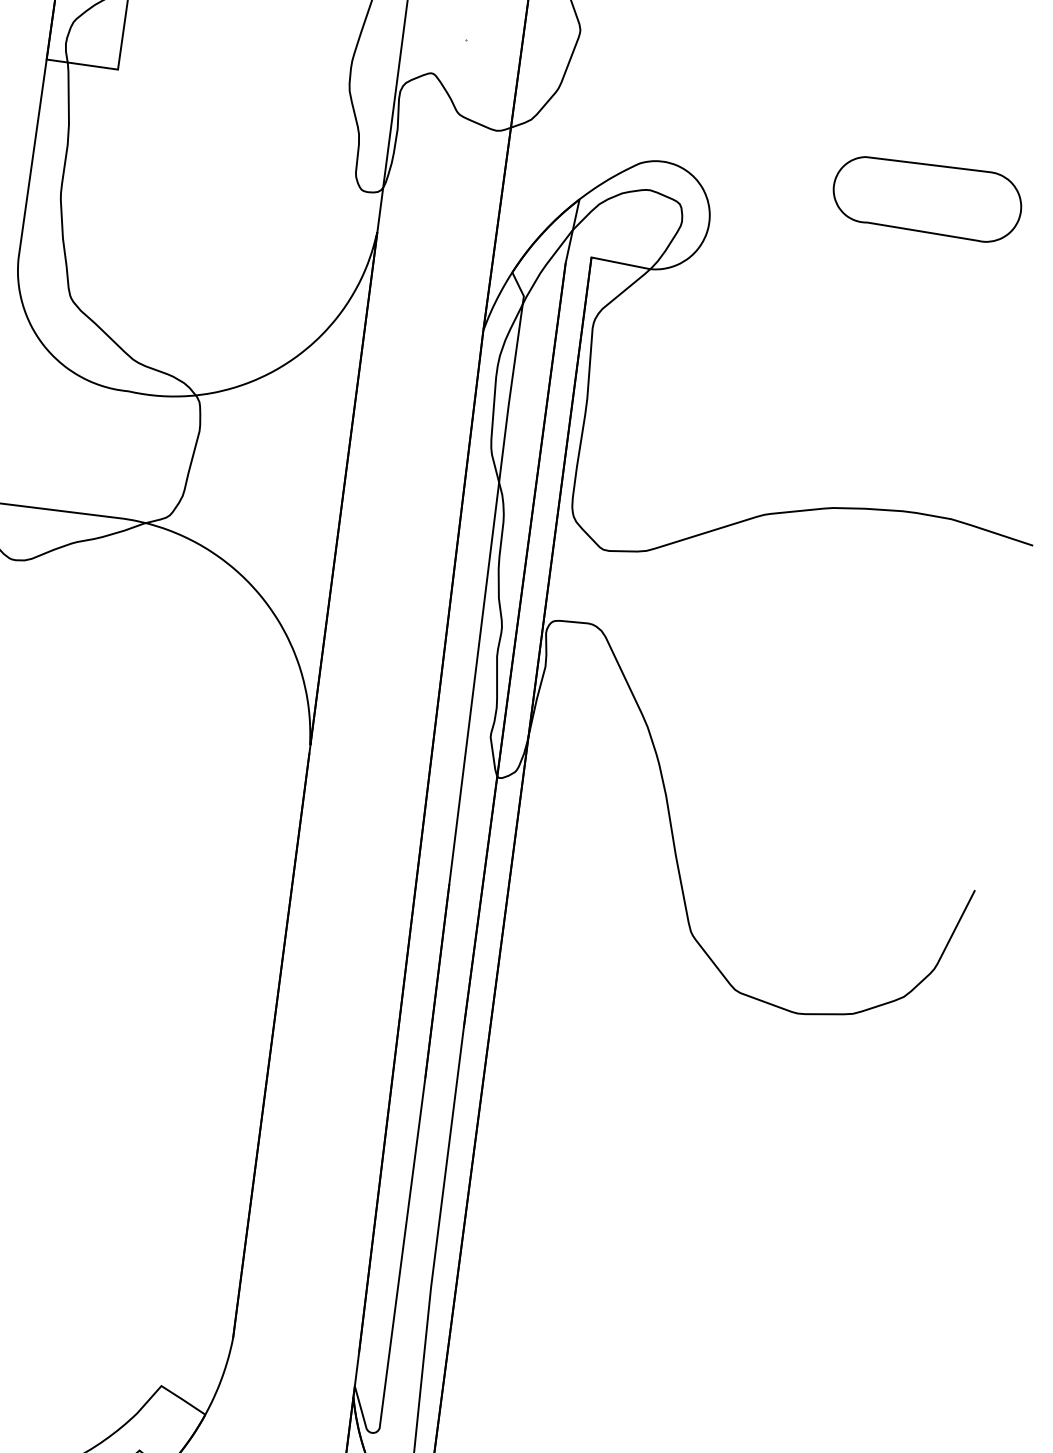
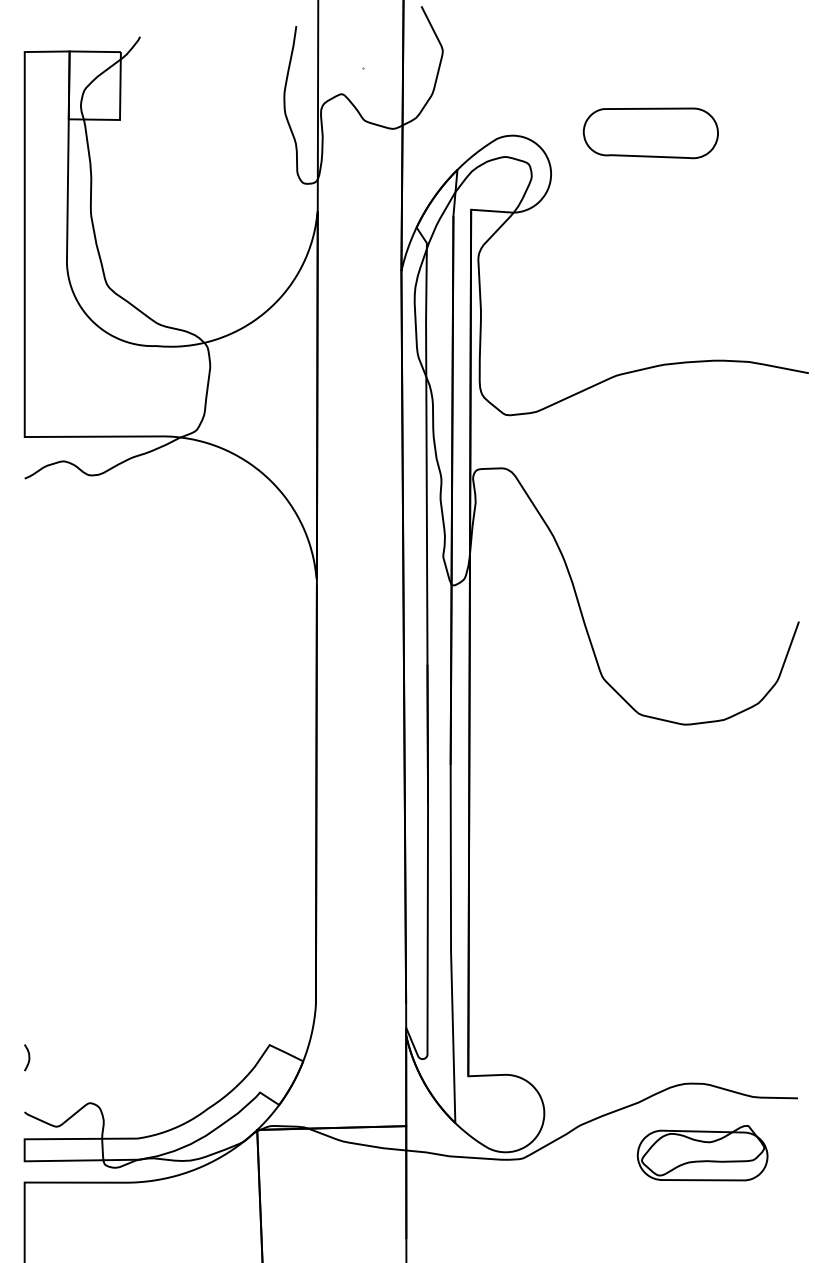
part: (926, 199) -> (650, 133), moved

